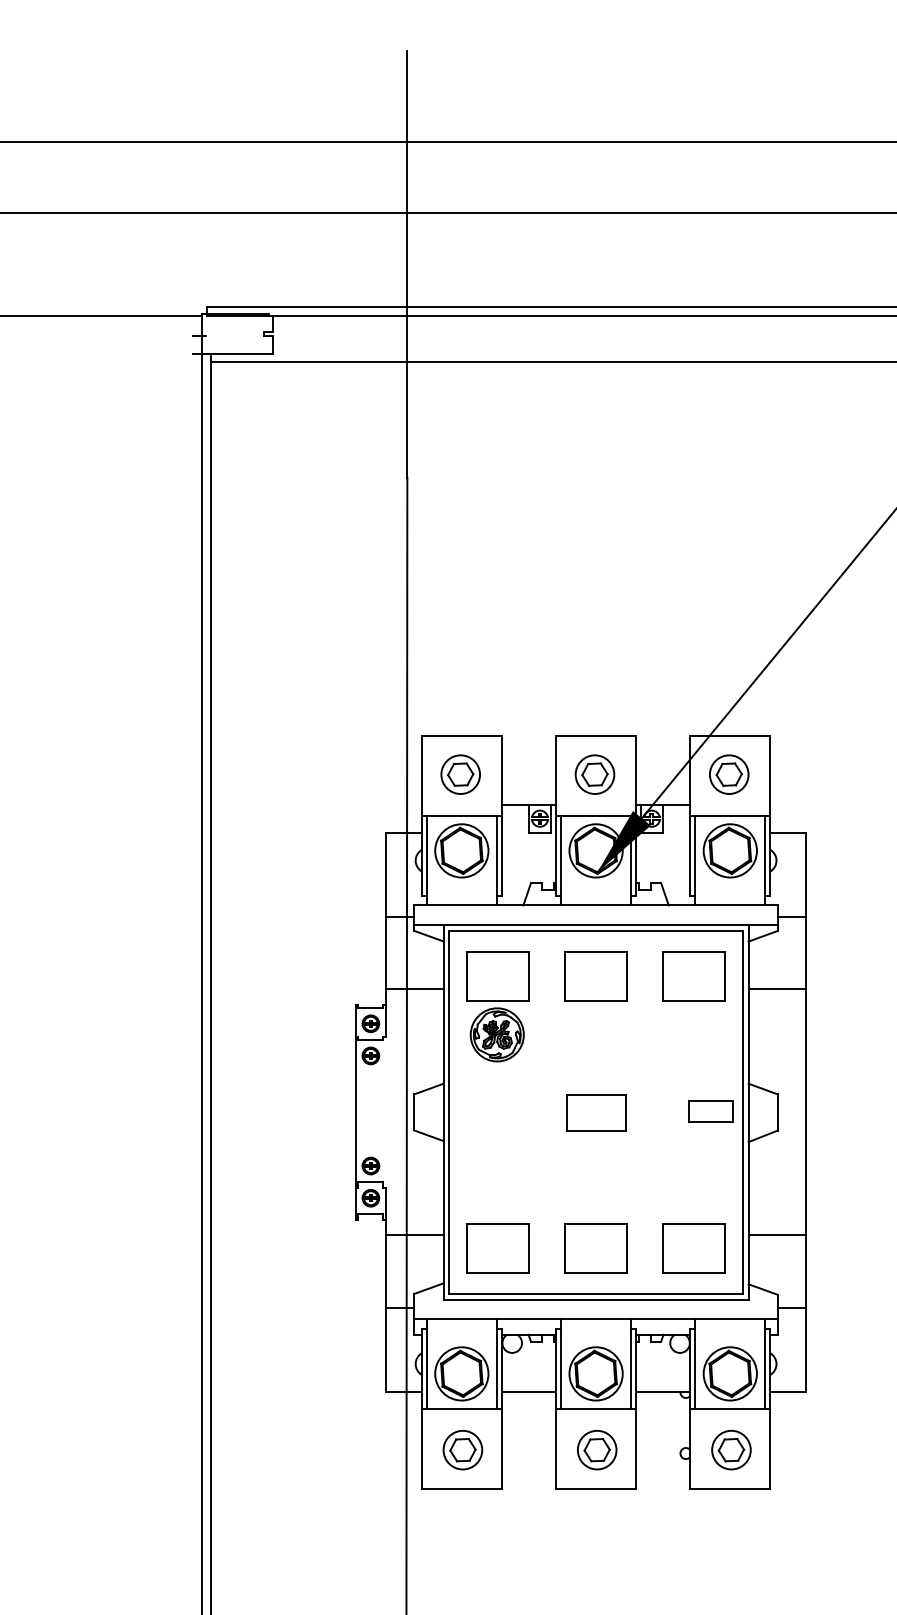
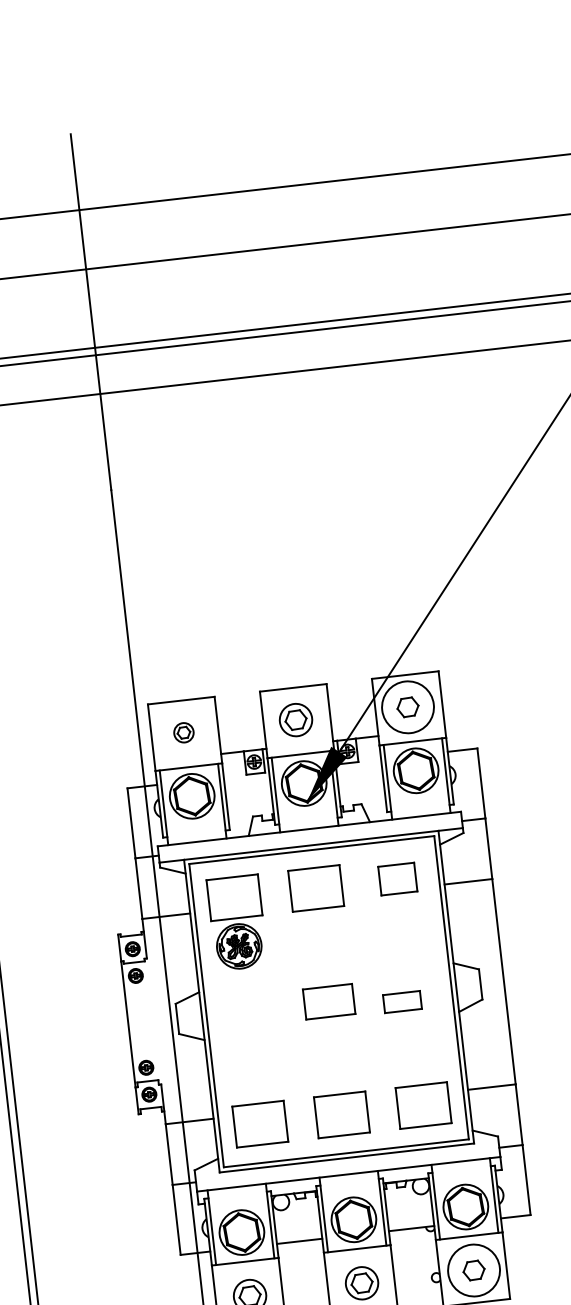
part: (460, 774) -> (183, 732), size x0.6
circle: (728, 774) -> (407, 707), size x1.6
part: (693, 976) -> (397, 879), size x0.7
part: (710, 1111) -> (402, 1001), moved
circle: (731, 1449) -> (474, 1269), size x1.6

